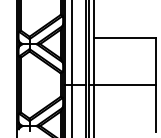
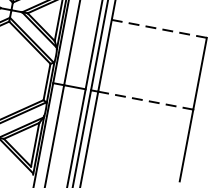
line: (124, 38) -> (158, 29), solid -> dashed
line: (124, 85) -> (144, 101), solid -> dashed

